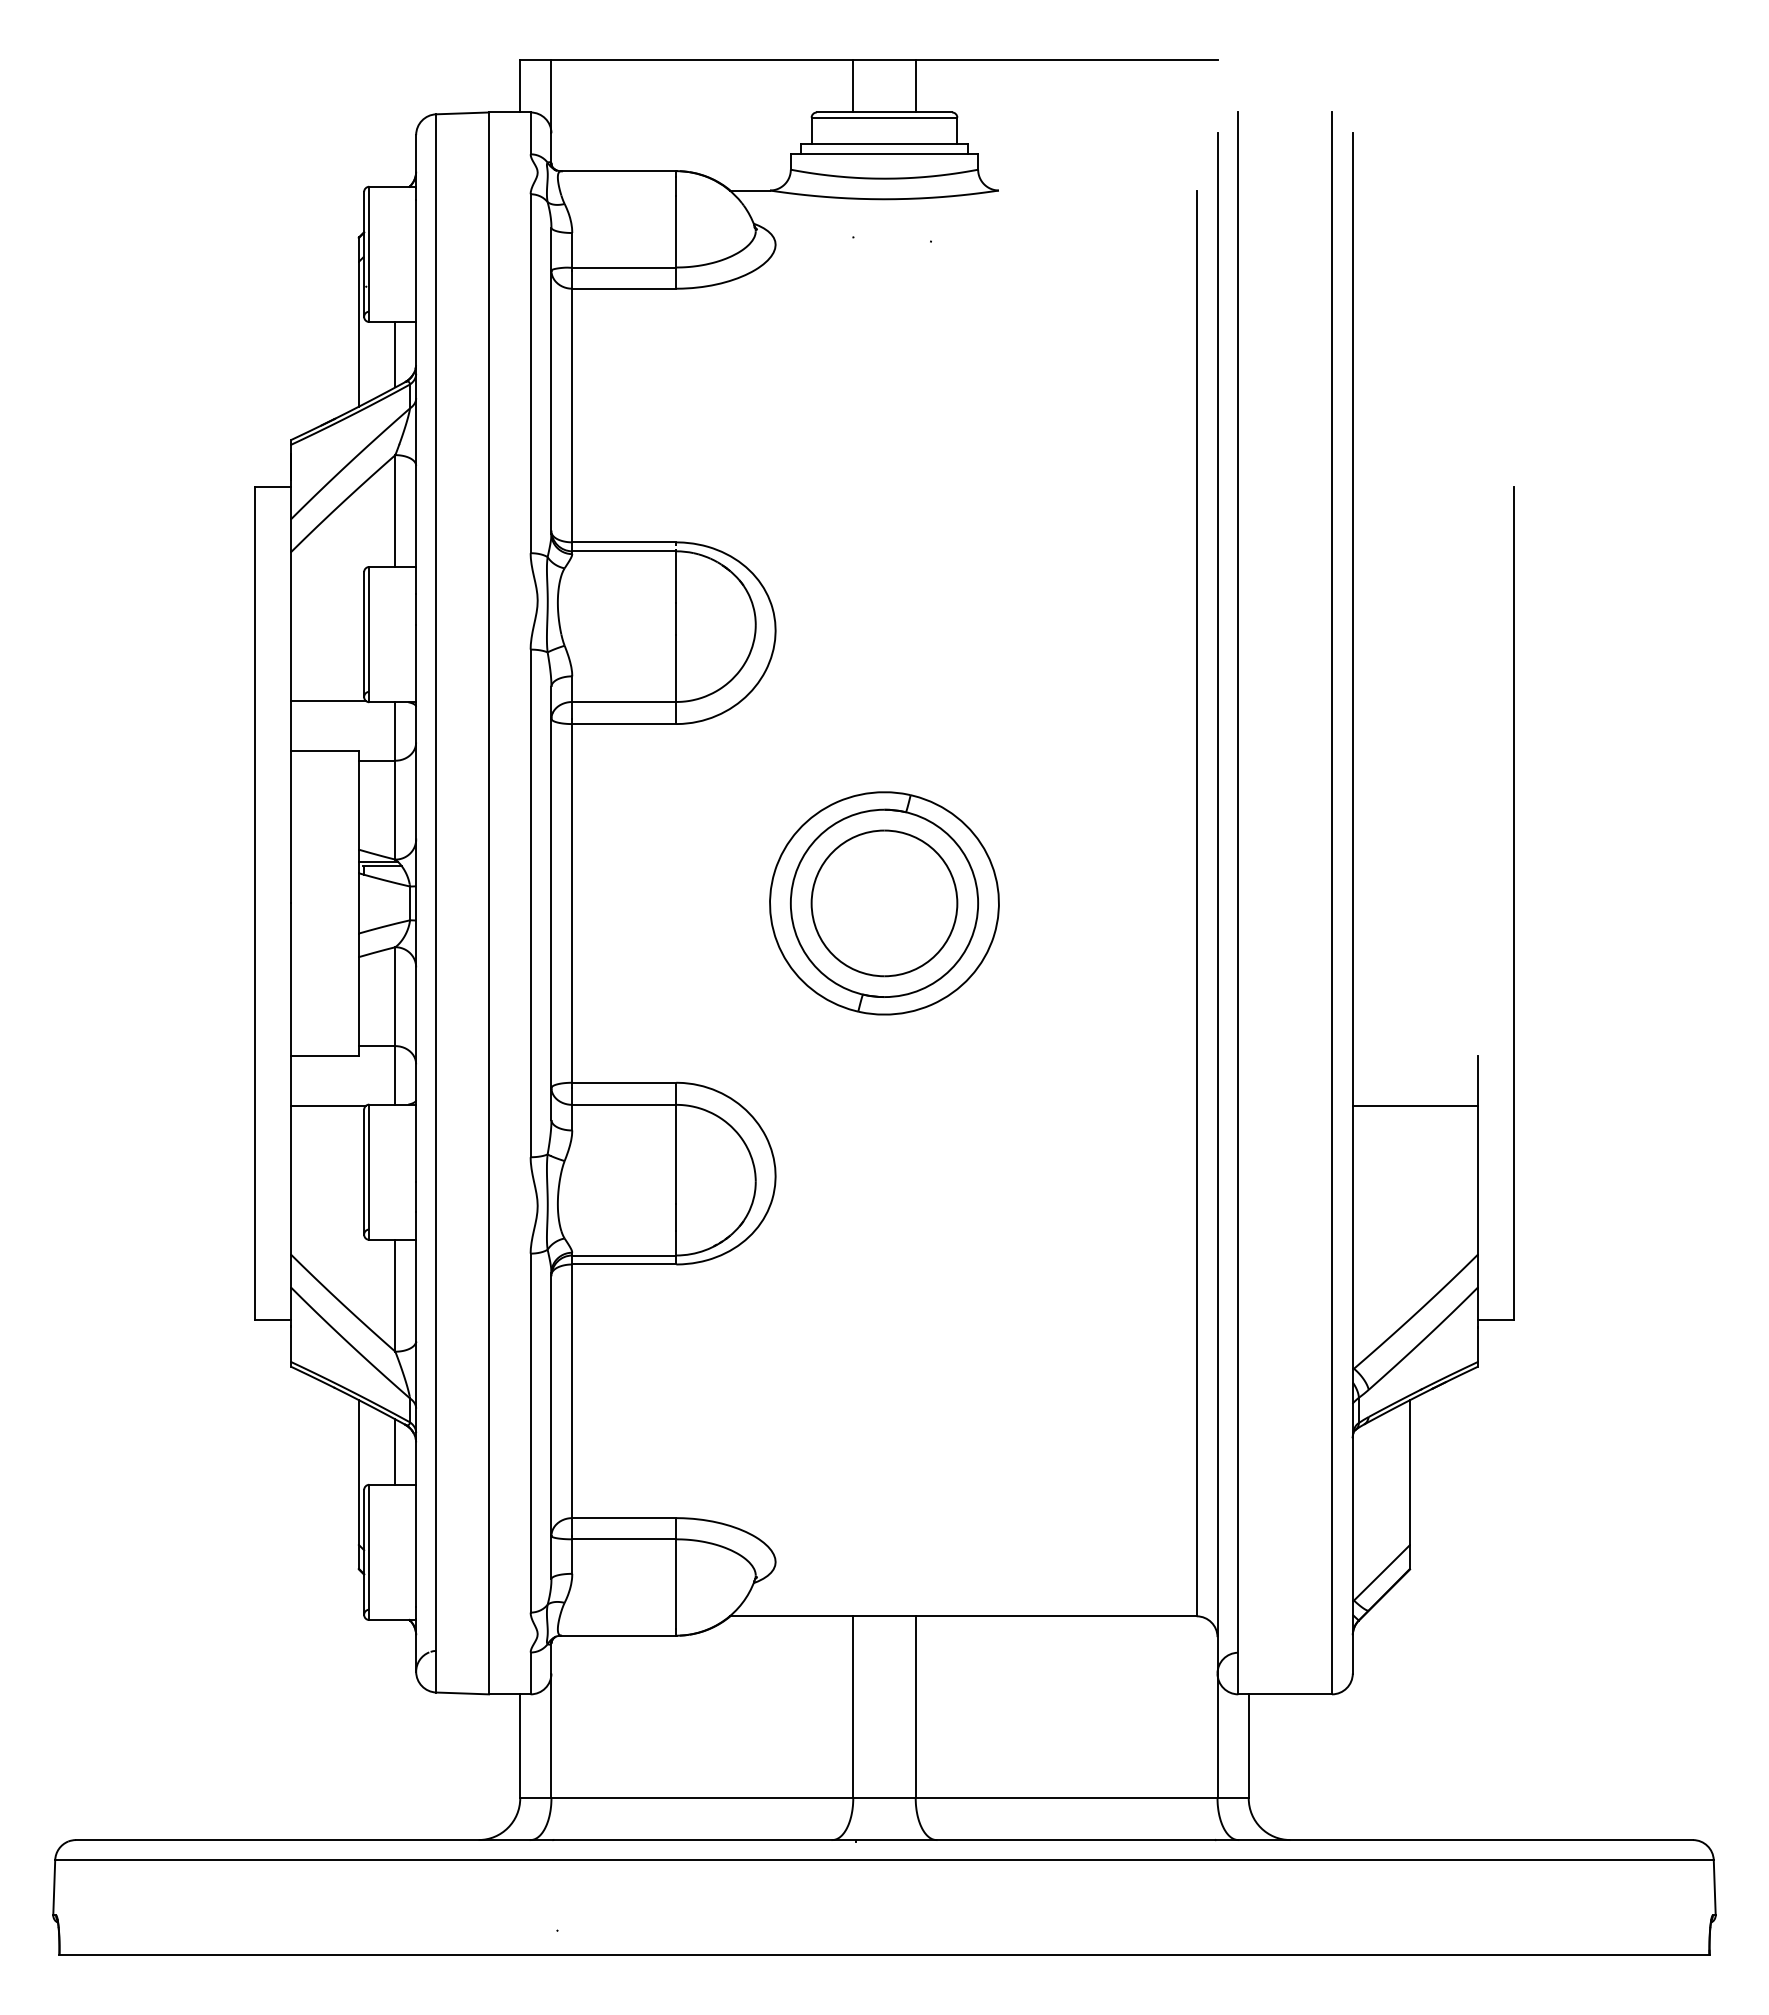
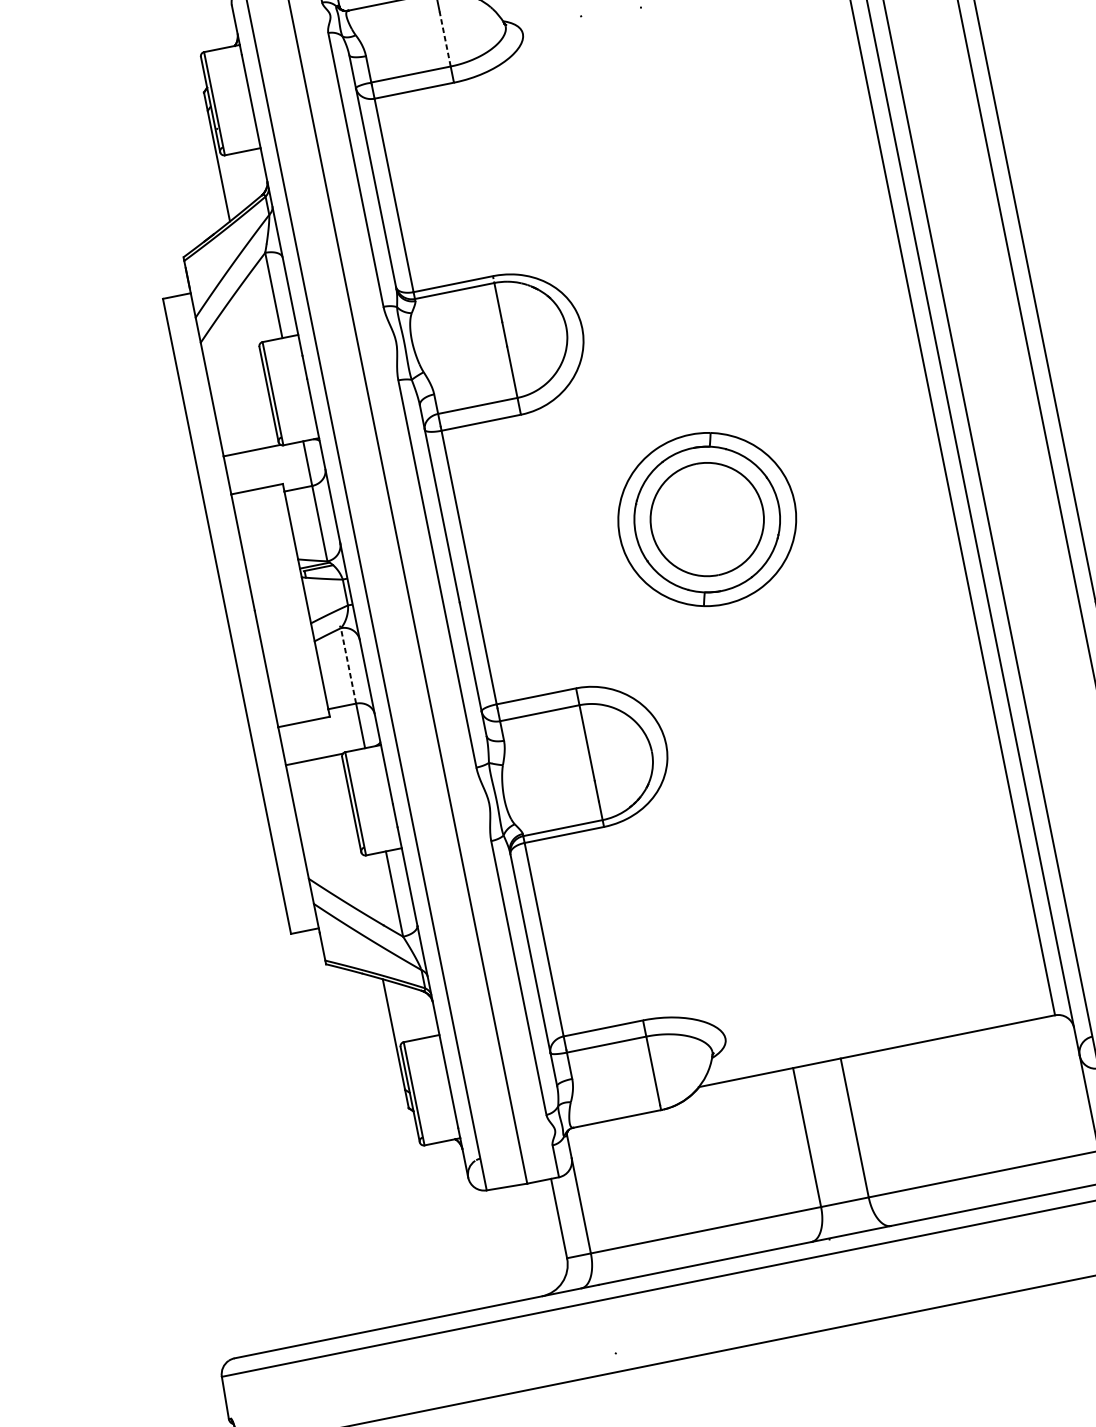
line: (676, 231) -> (445, 39), solid -> dashed
line: (395, 354) -> (249, 176), removed
line: (395, 996) -> (348, 665), solid -> dashed
line: (395, 1451) -> (418, 1012), removed

